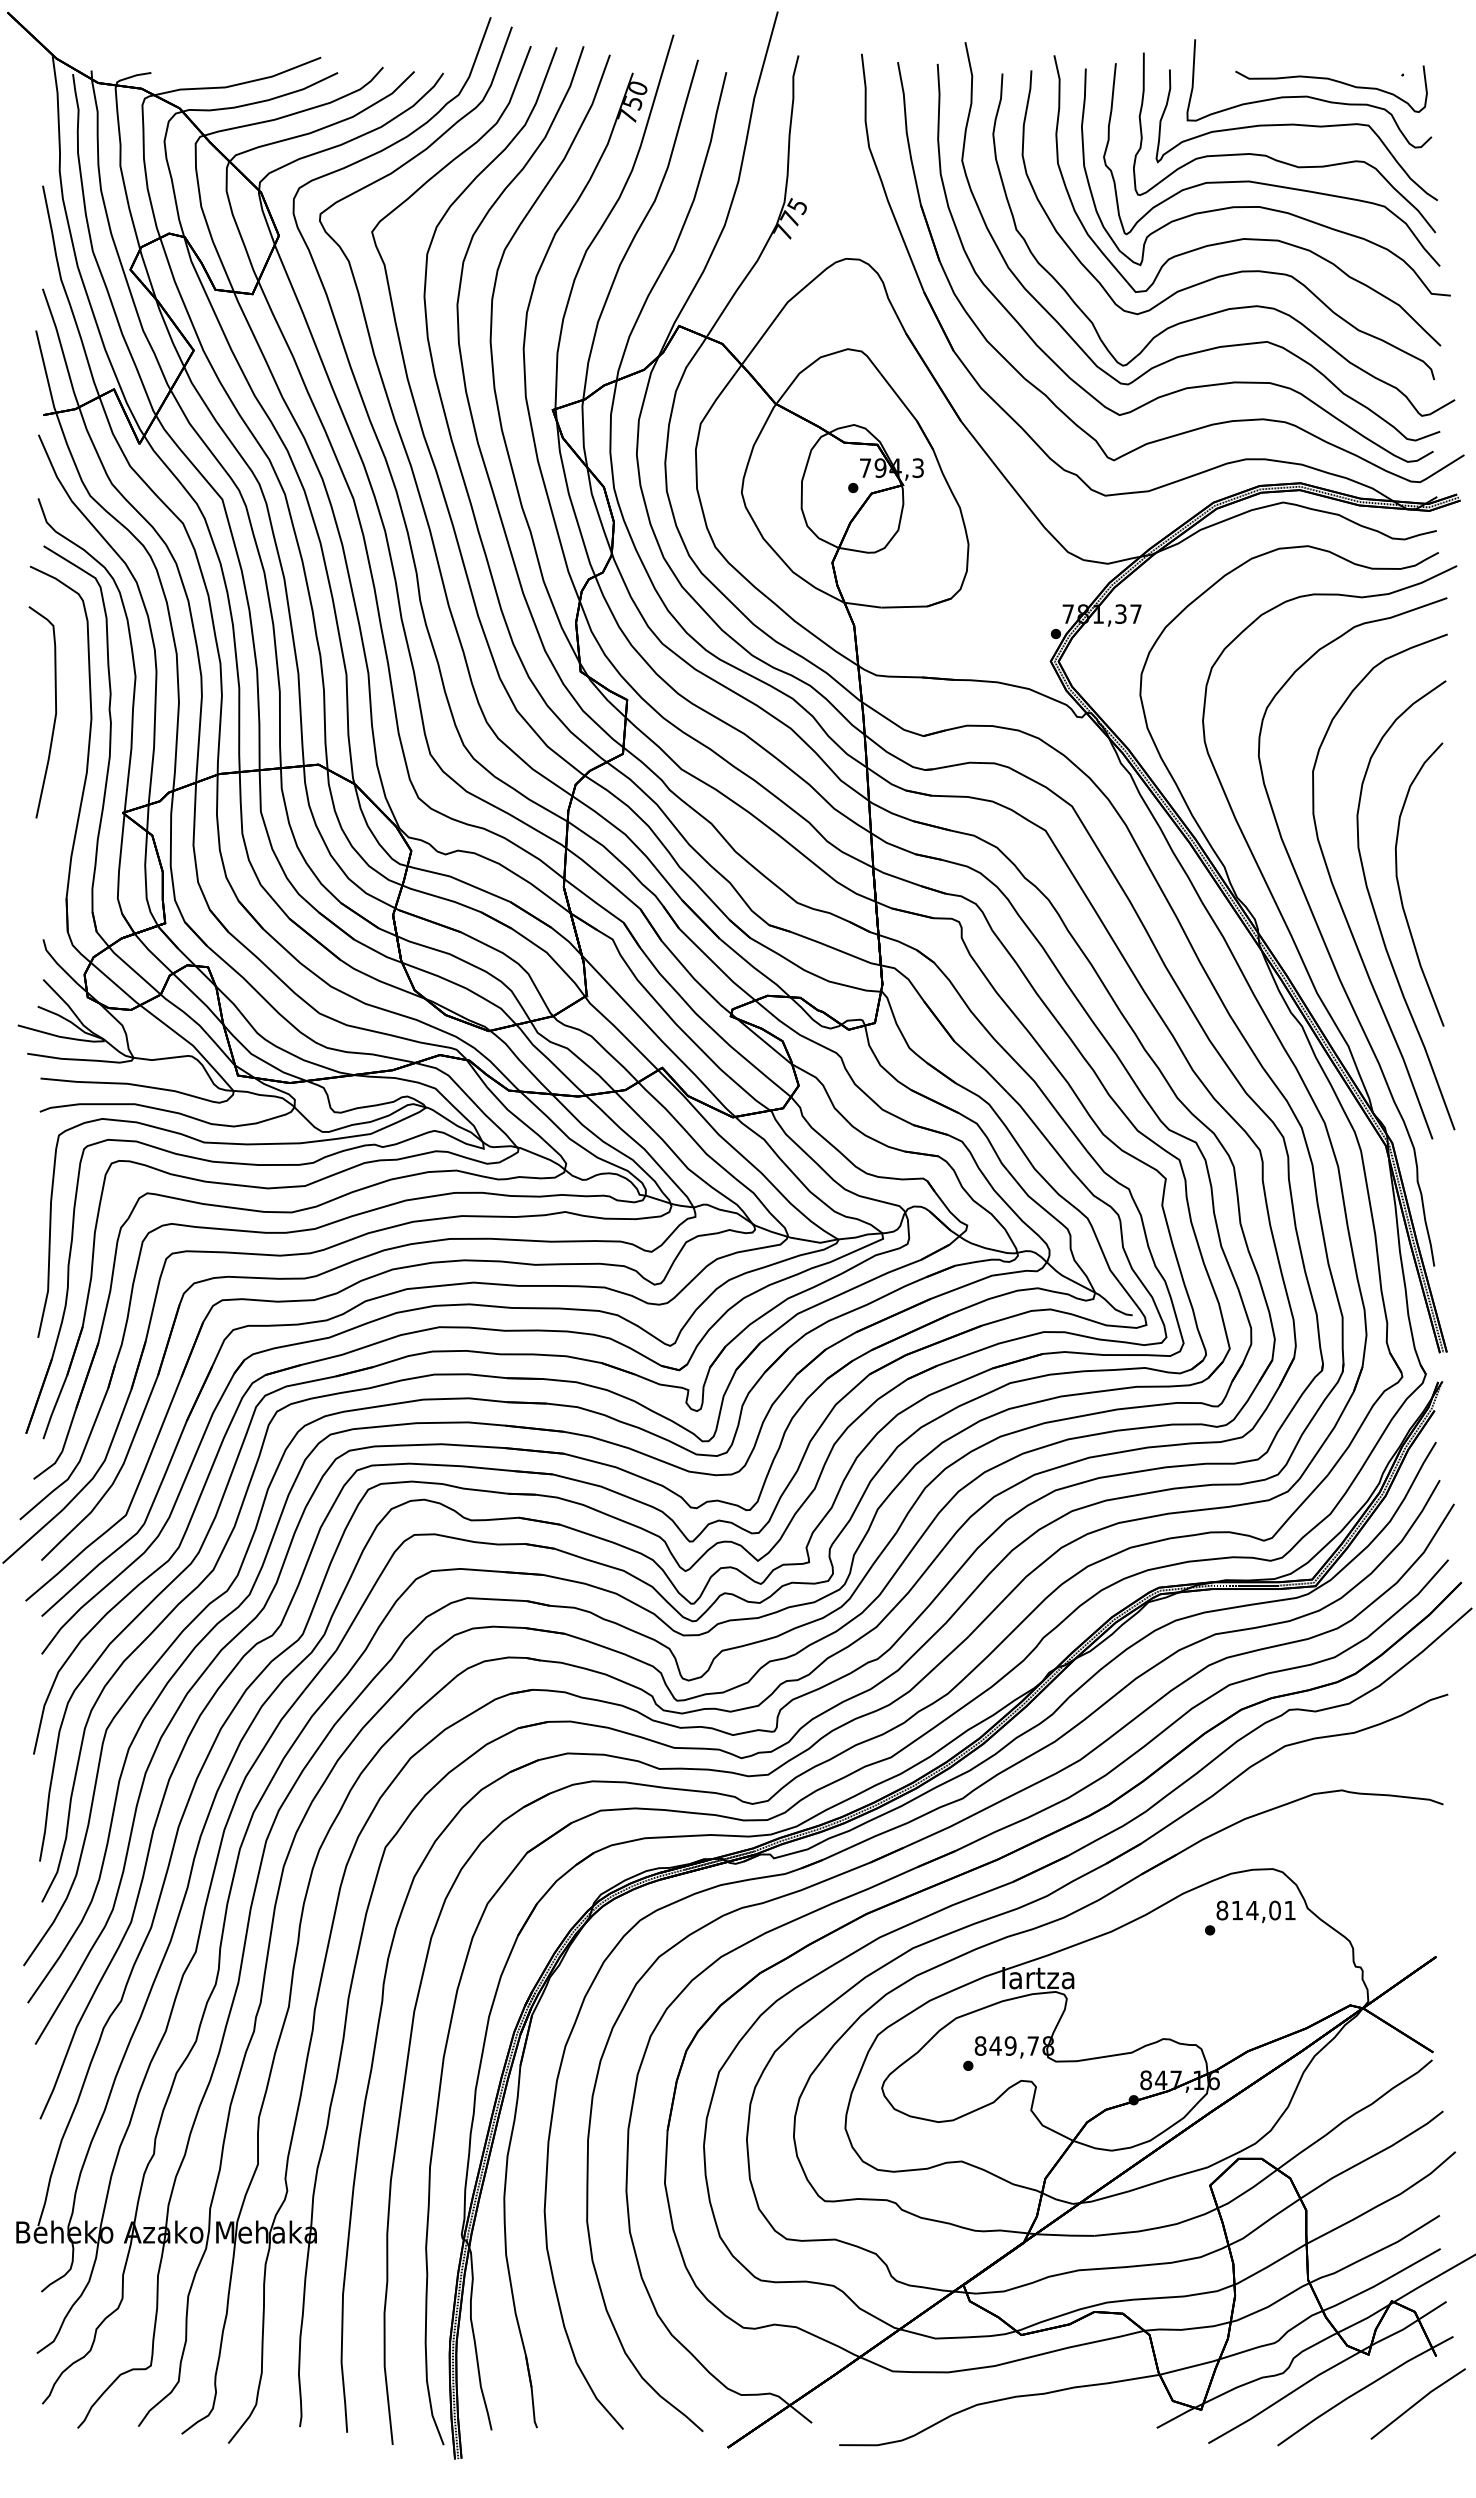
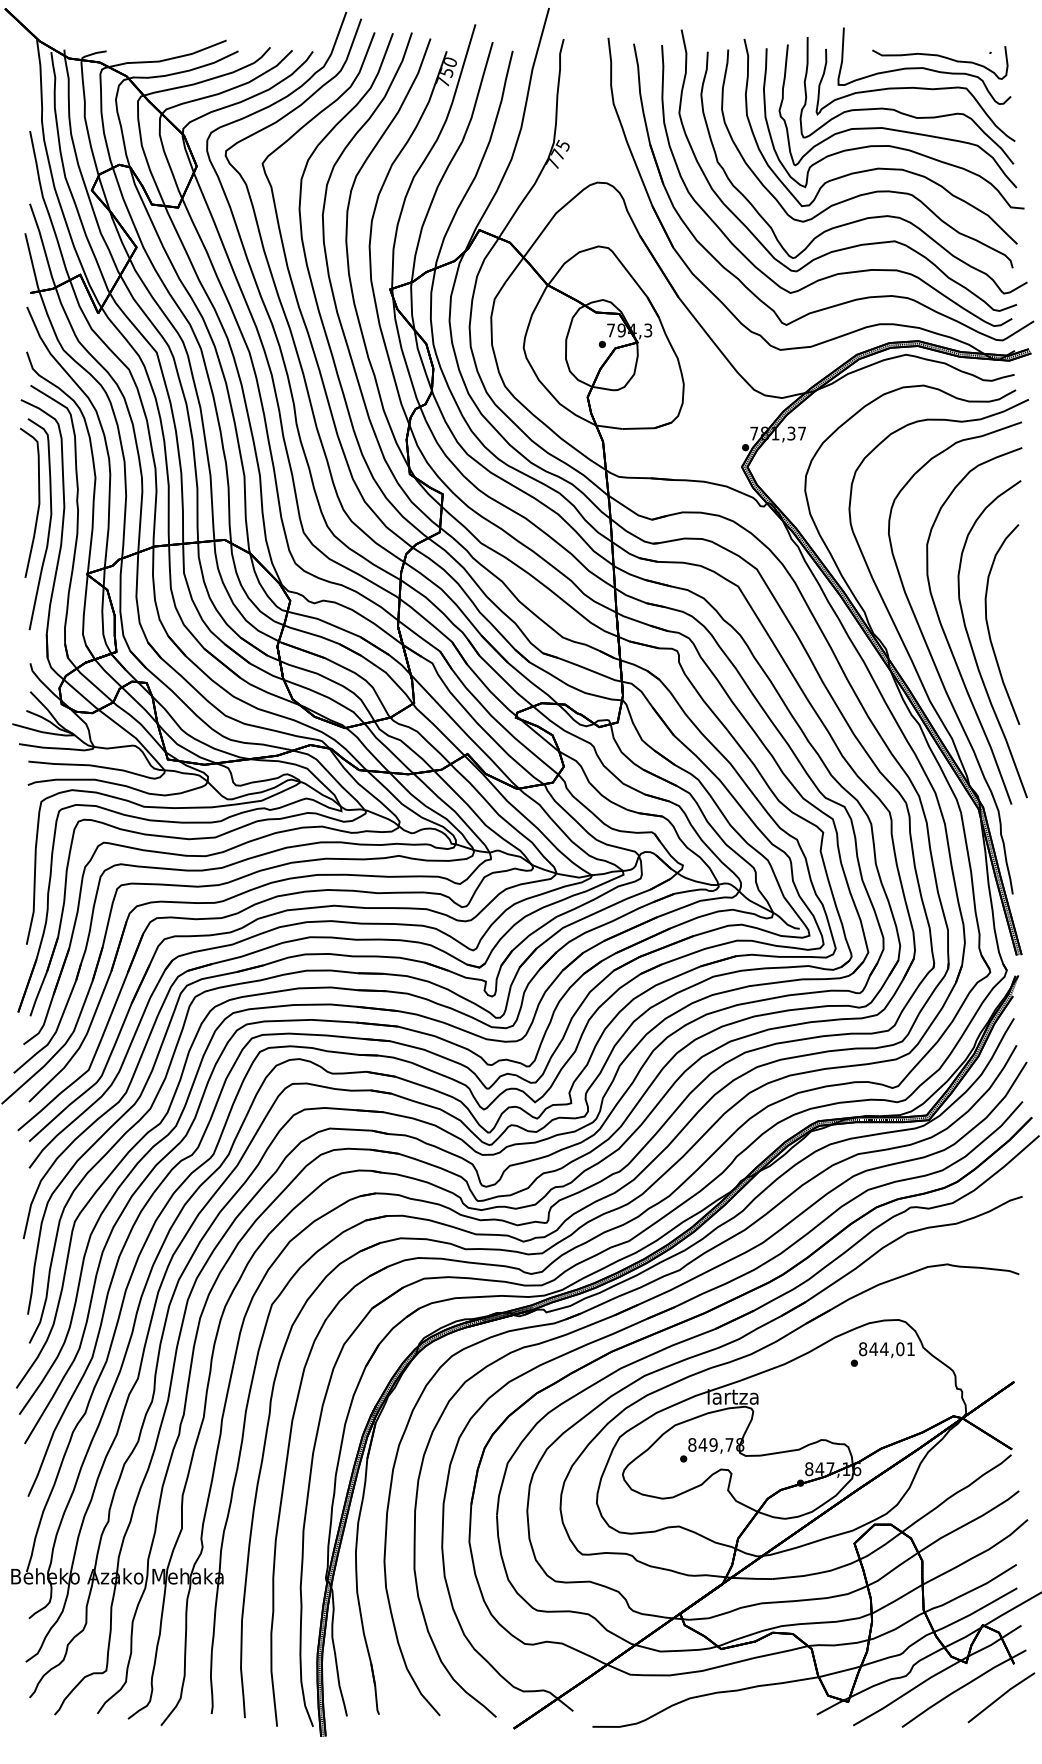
part: (69, 746) -> (48, 527), added
text: (1237, 1910) -> (873, 1349), 814,01 -> 844,01

